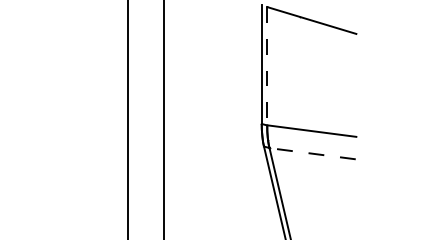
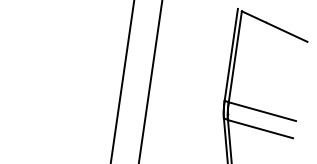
line: (267, 66) -> (235, 57), dashed -> solid
line: (312, 153) -> (260, 128), dashed -> solid

